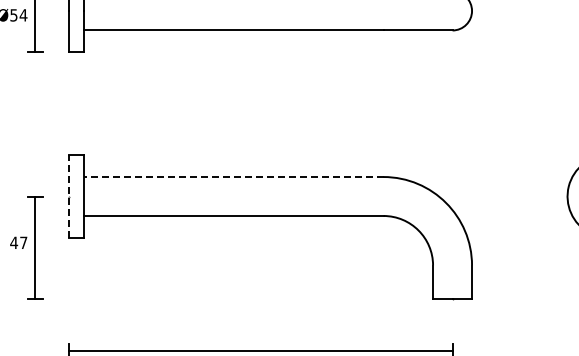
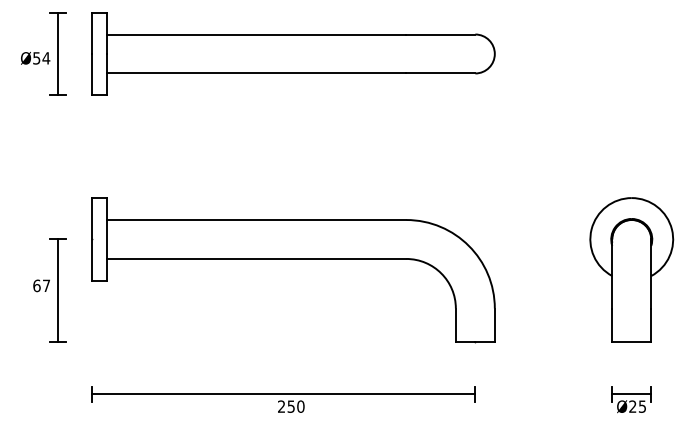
line: (233, 177) -> (256, 220), dashed -> solid
line: (68, 195) -> (91, 238), dashed -> solid
text: (13, 242) -> (36, 285), 47 -> 67

